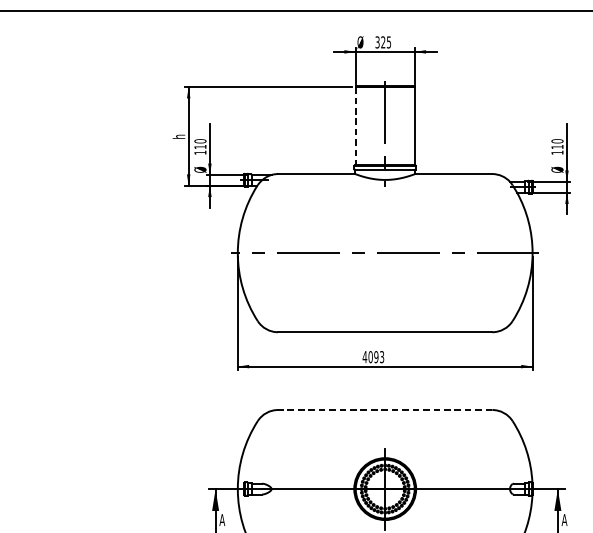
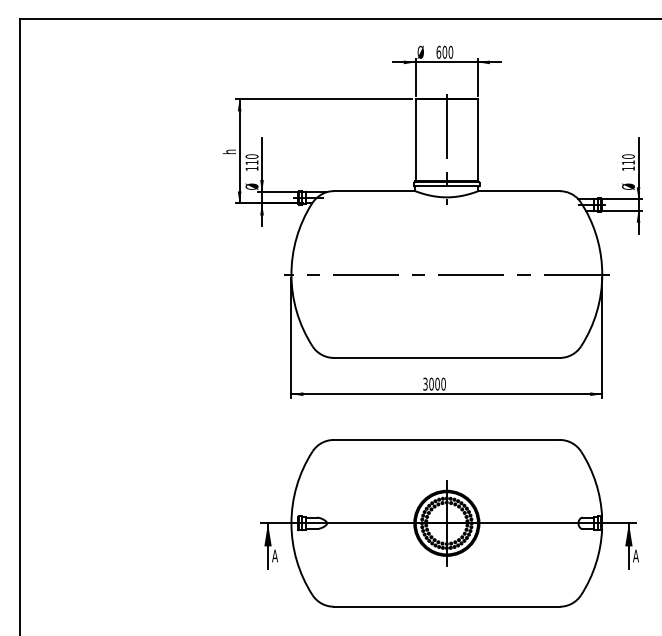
text: (382, 41) -> (444, 51), 325 -> 600
line: (355, 126) -> (415, 140), dashed -> solid
text: (373, 356) -> (434, 383), 4093 -> 3000
line: (384, 409) -> (446, 439), dashed -> solid

